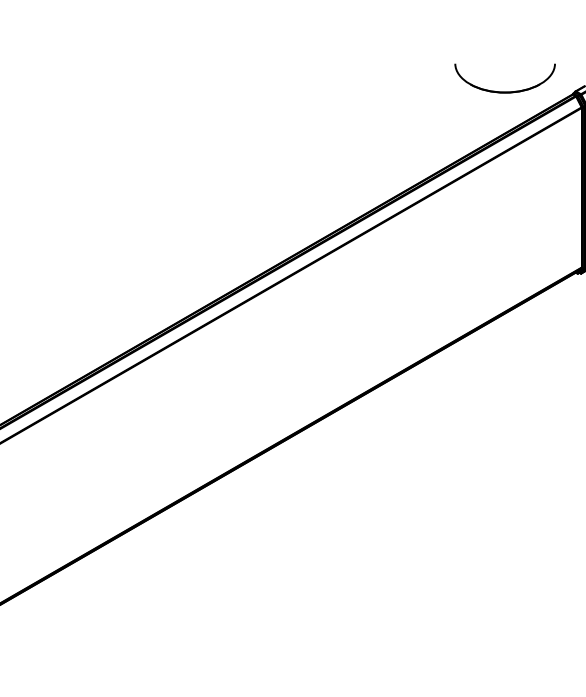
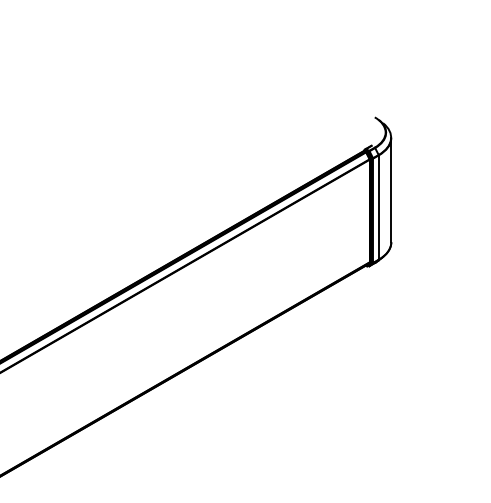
part: (505, 90) -> (320, 148), removed

